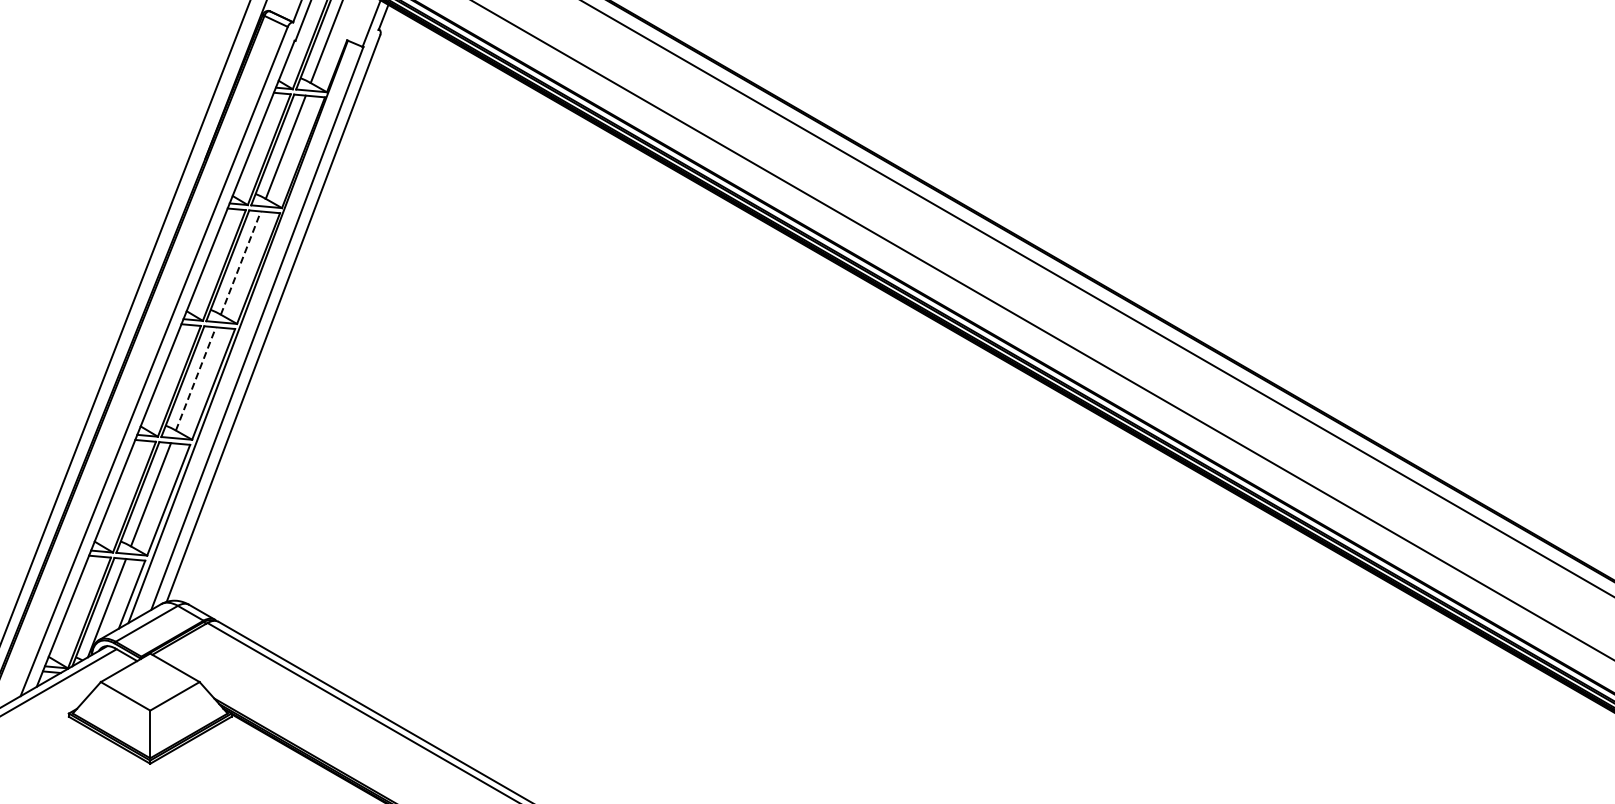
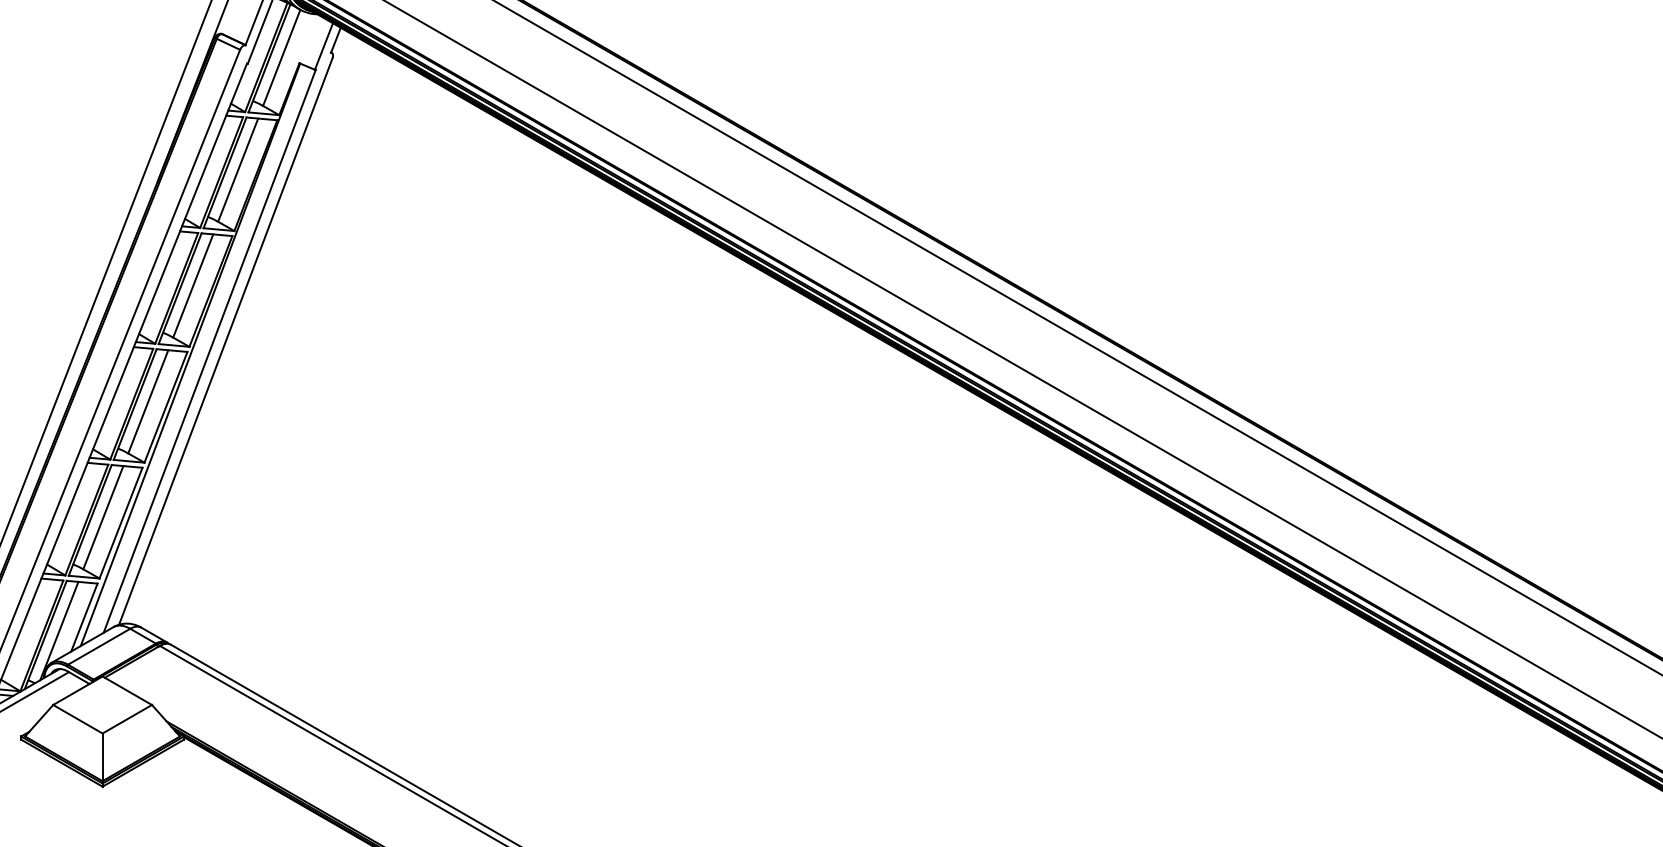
line: (241, 262) -> (193, 285), dashed -> solid
line: (196, 378) -> (148, 401), dashed -> solid

